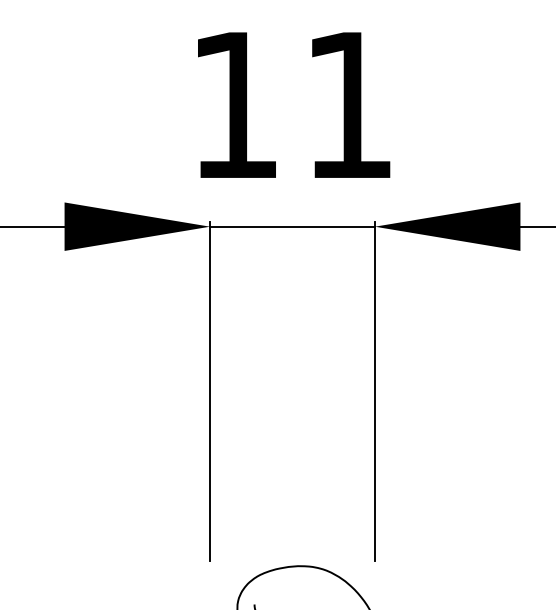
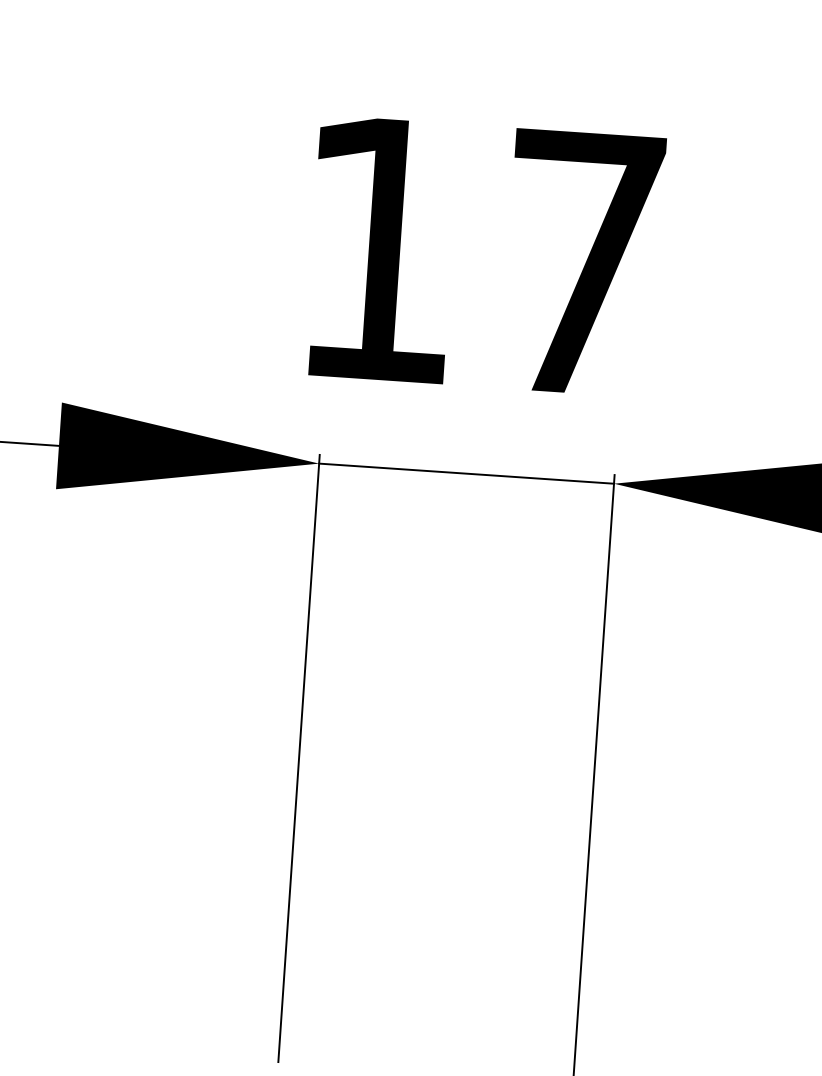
text: (349, 104) -> (583, 262), 11 -> 17

